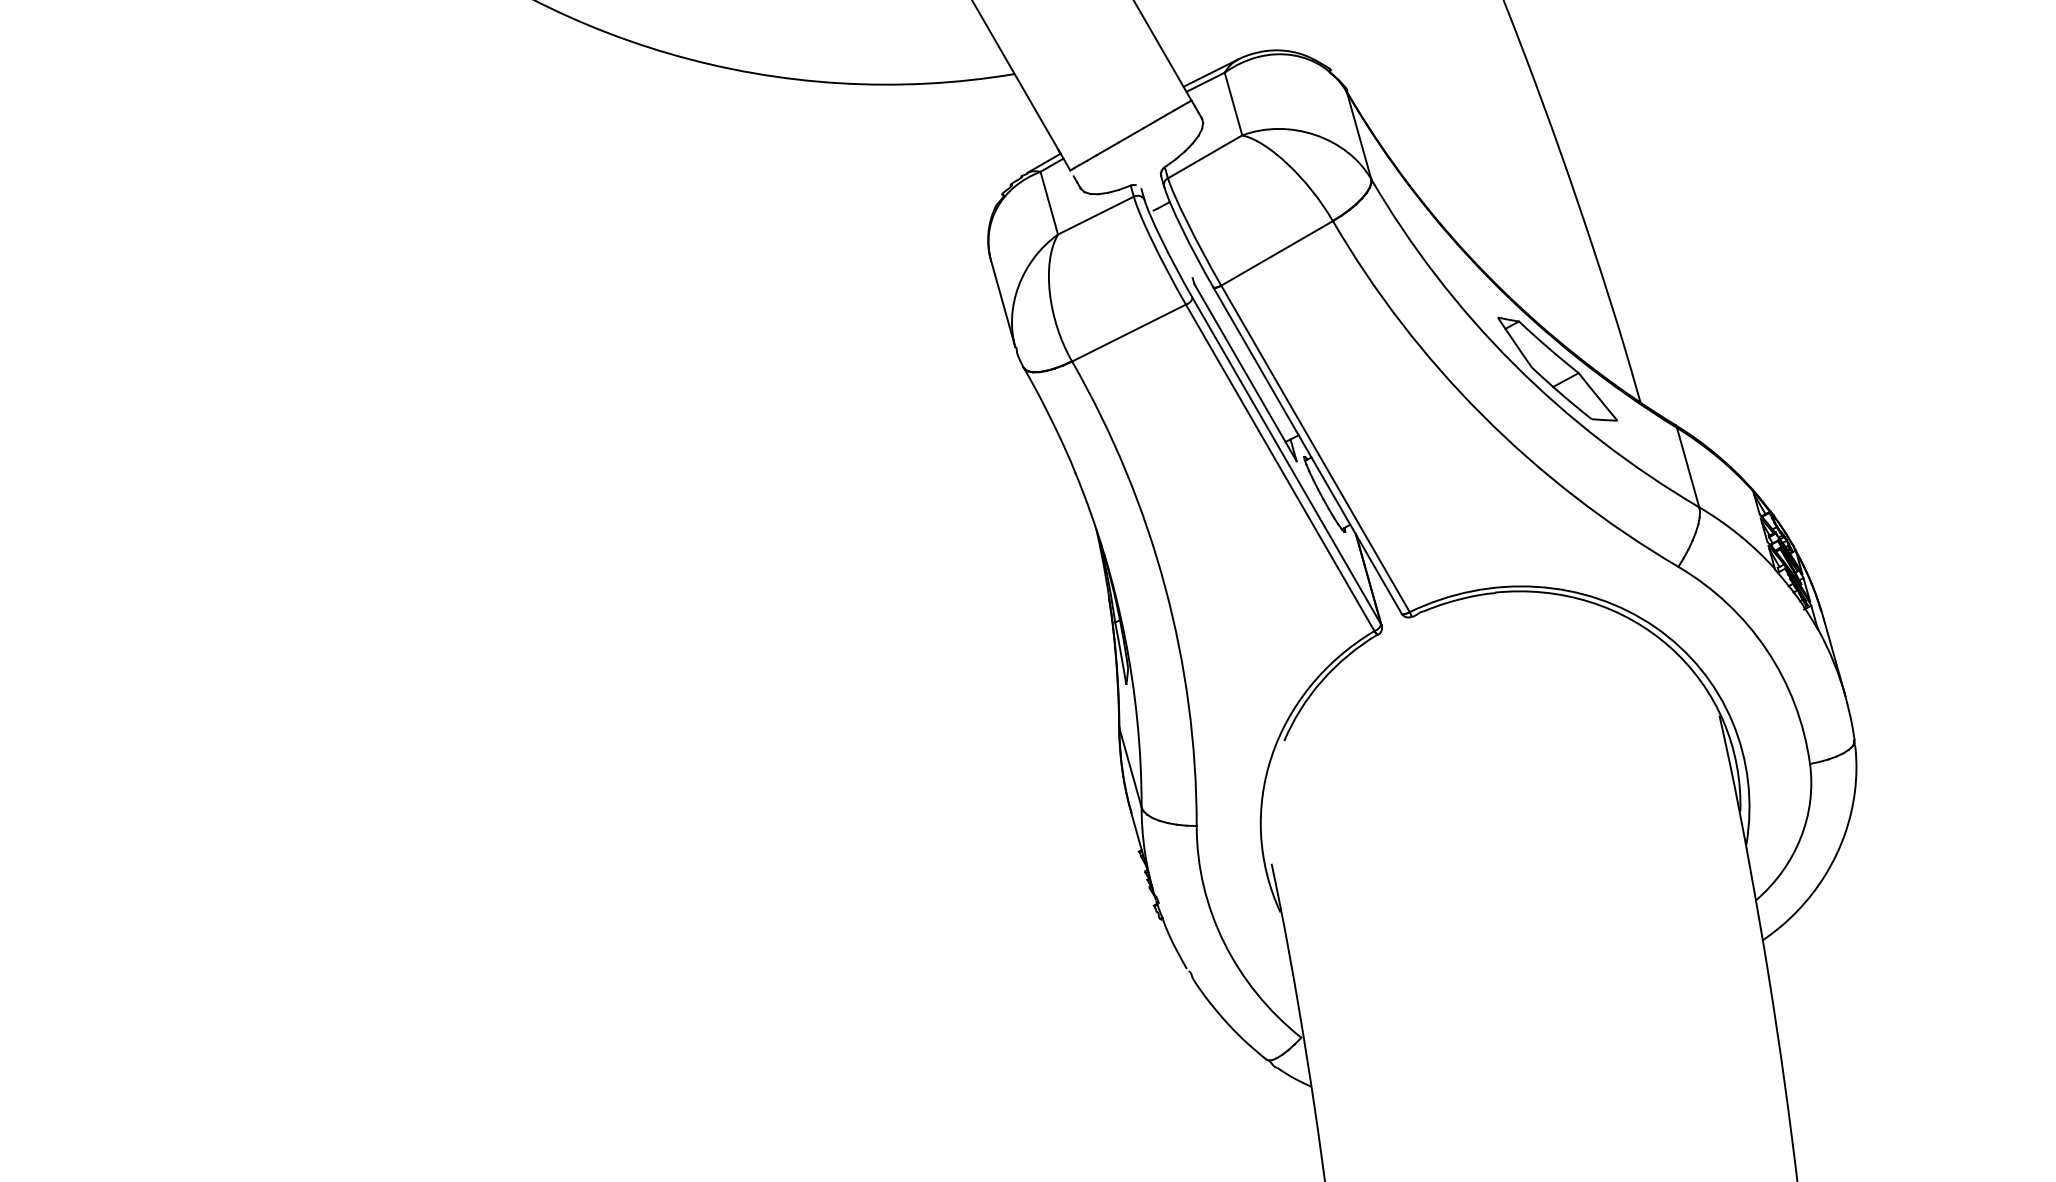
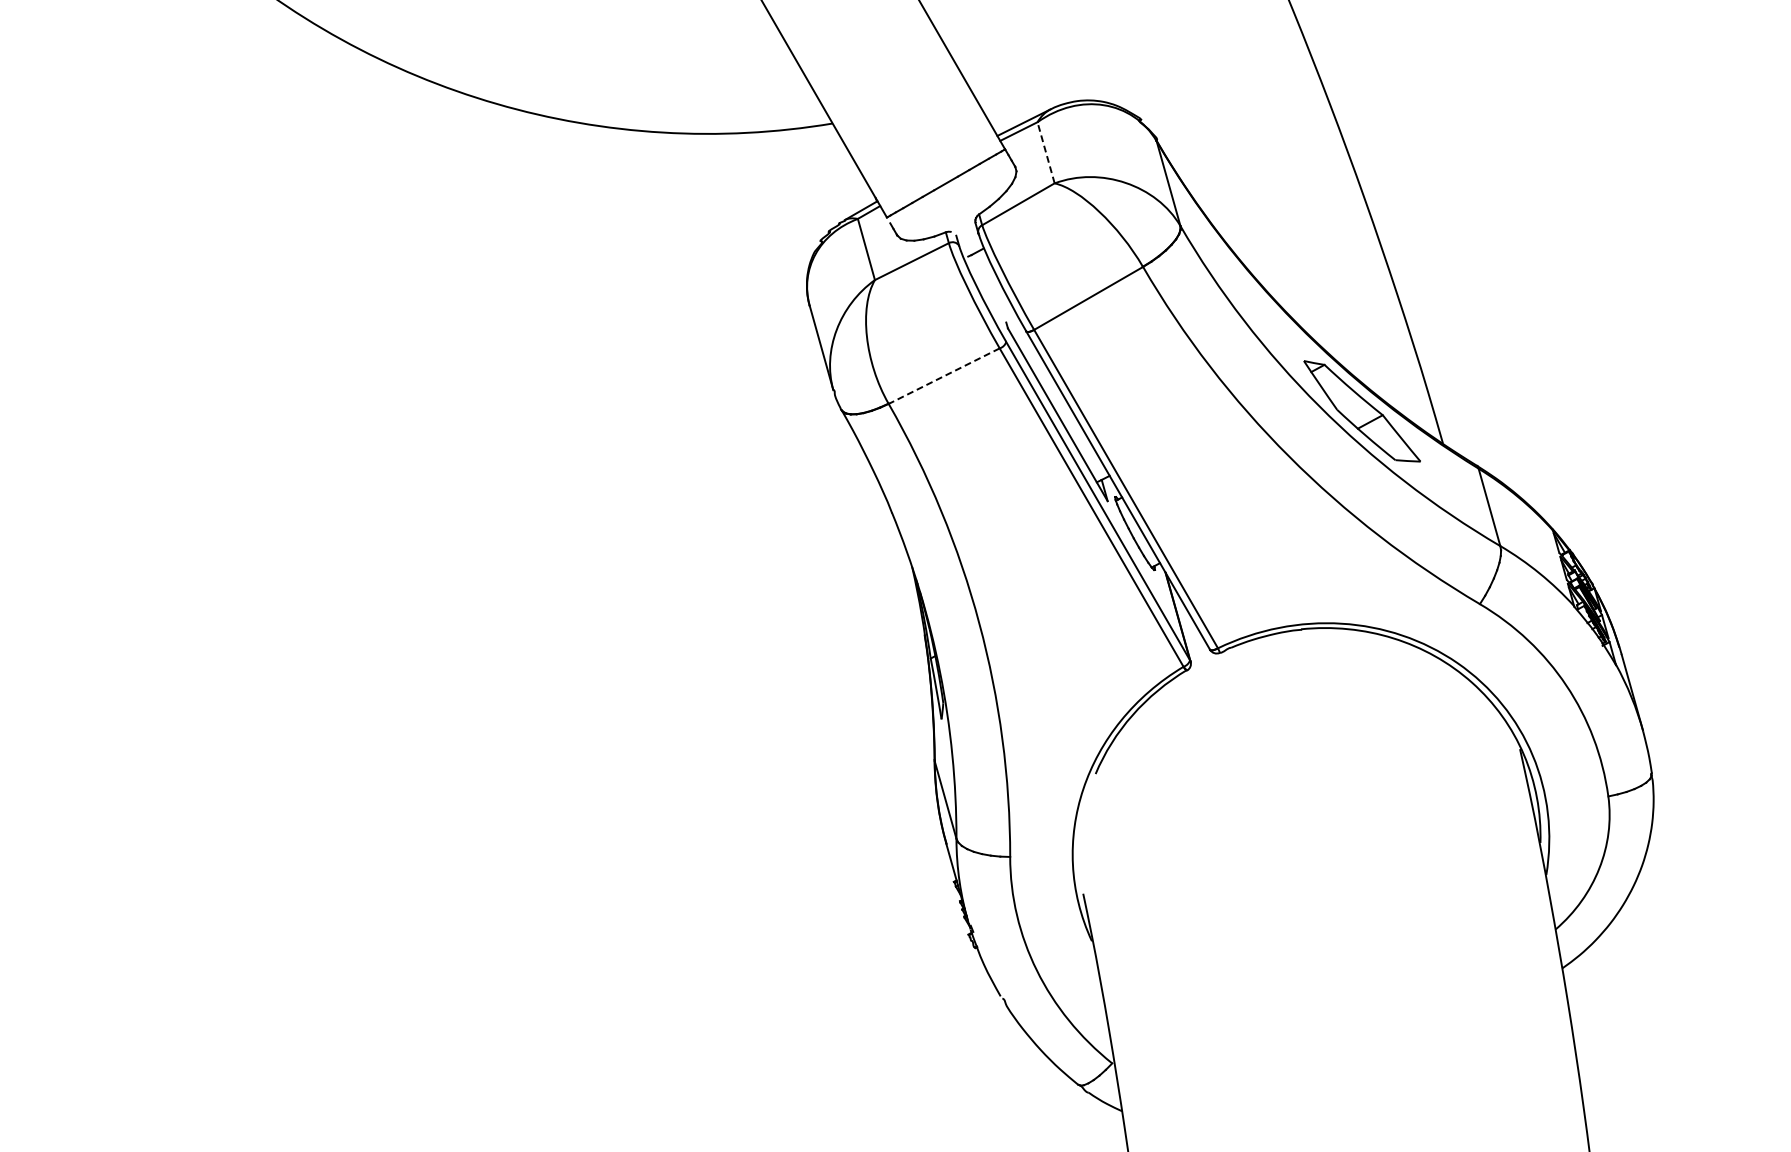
line: (1233, 104) -> (1046, 153), solid -> dashed
line: (1129, 333) -> (944, 376), solid -> dashed

